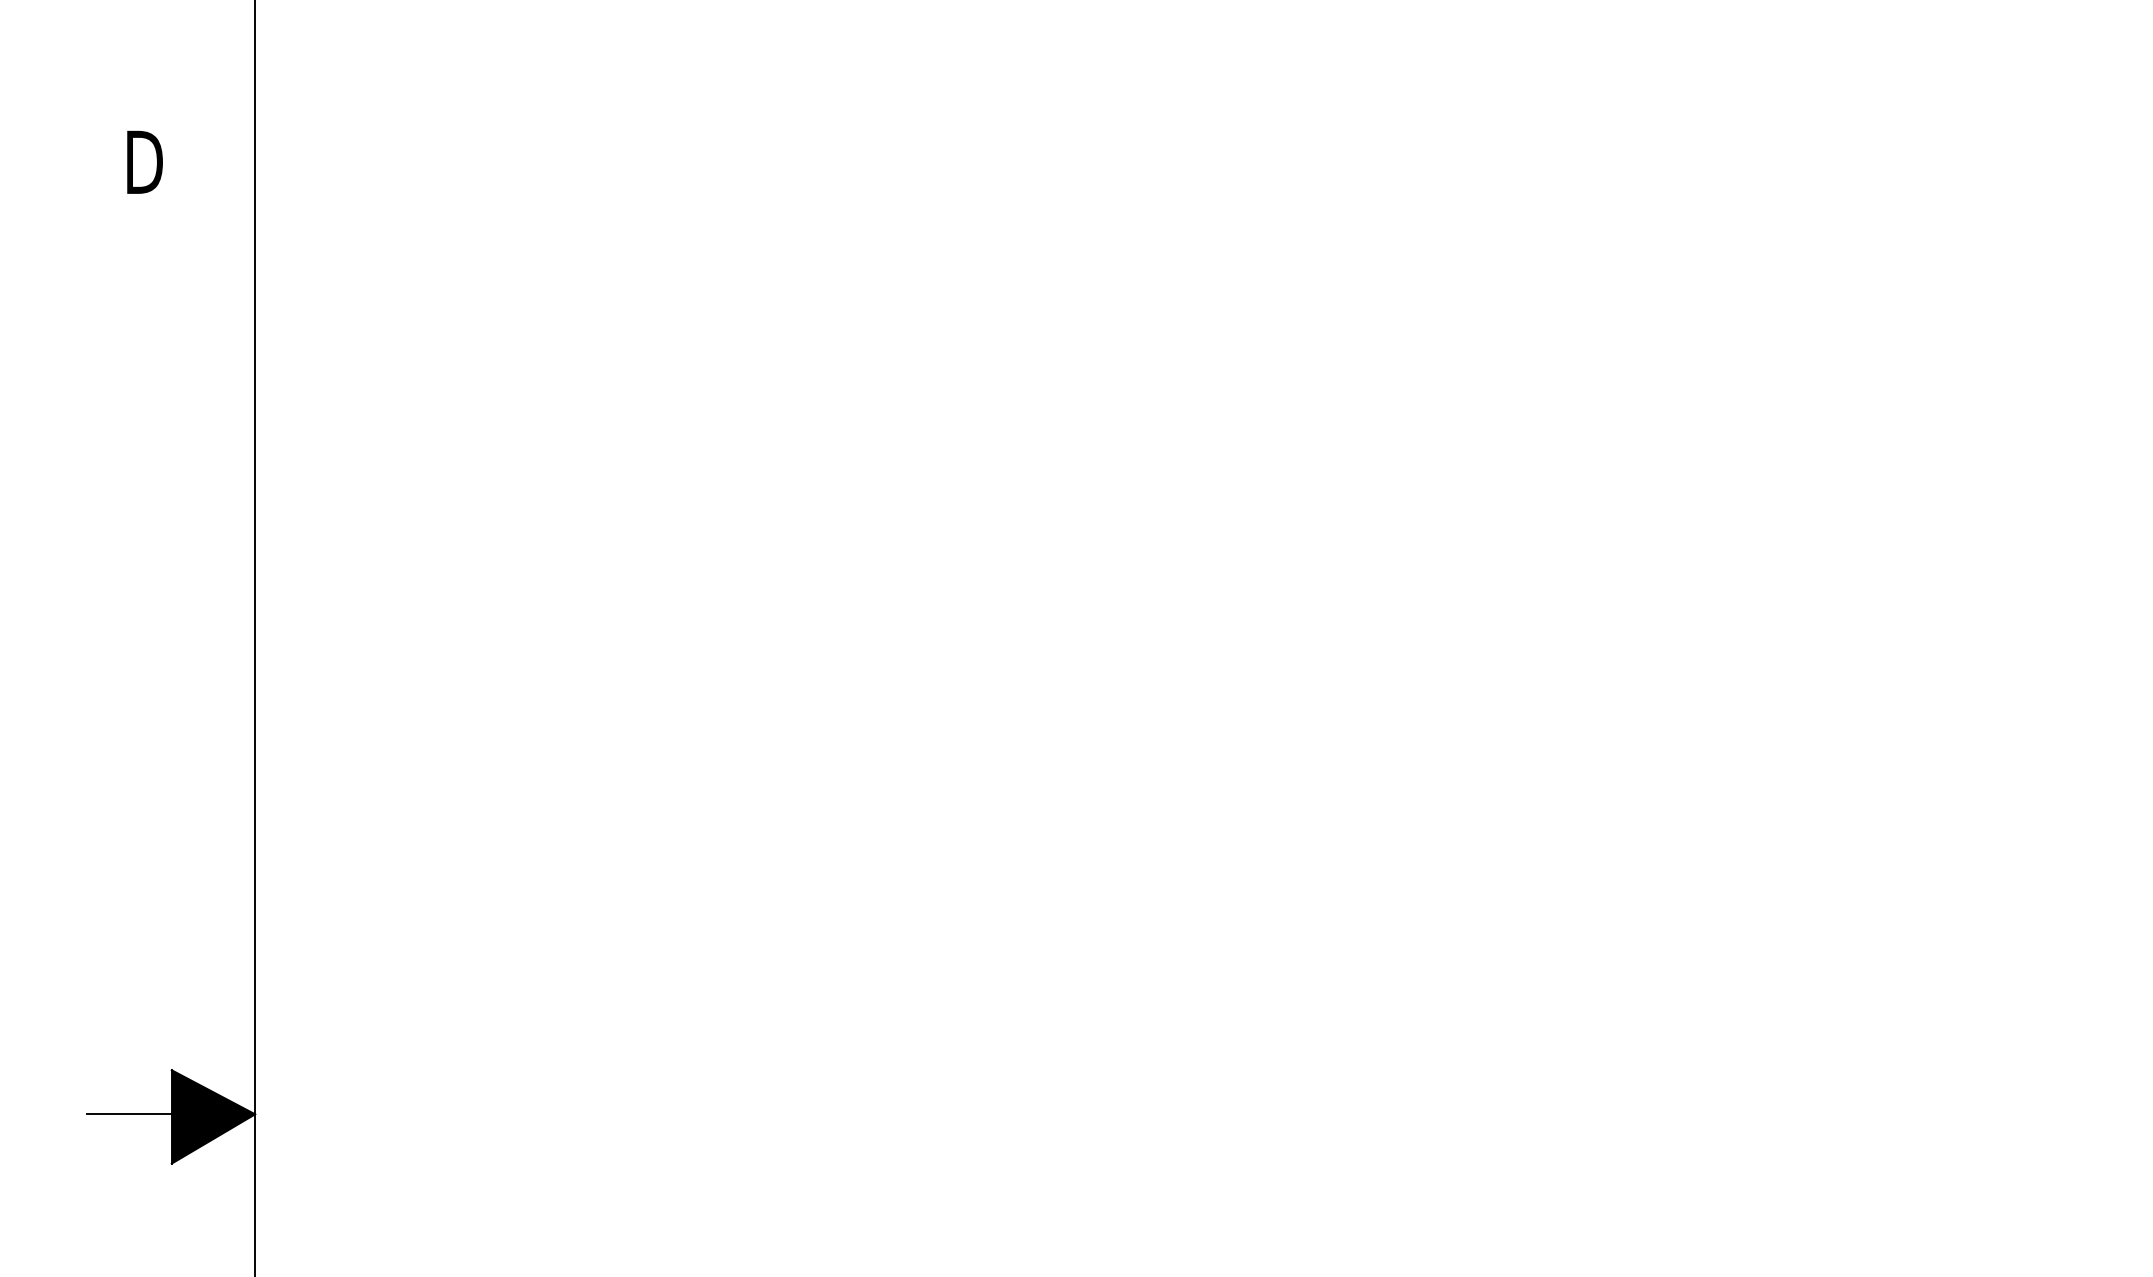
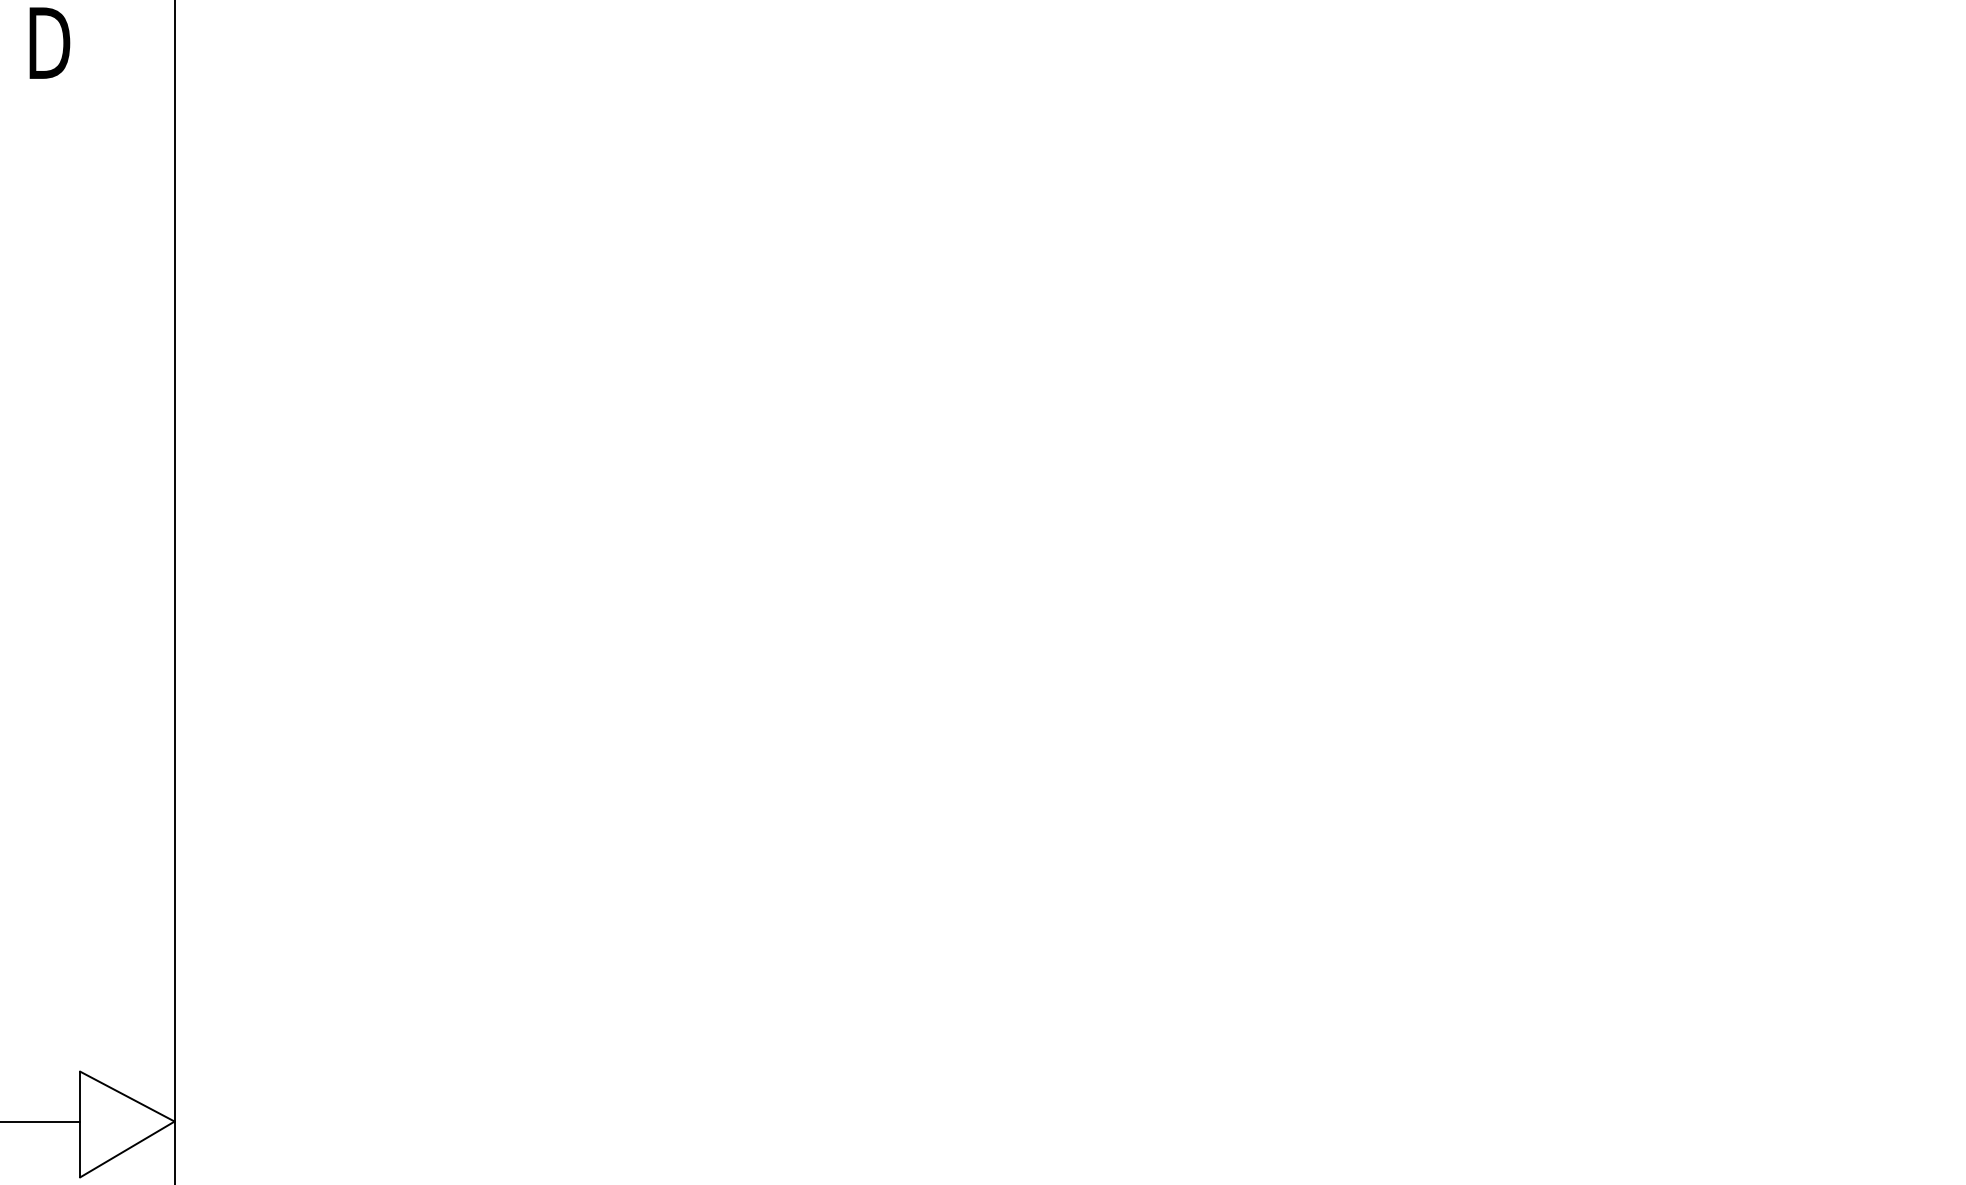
fill: (213, 1116) -> (127, 1124), removed

